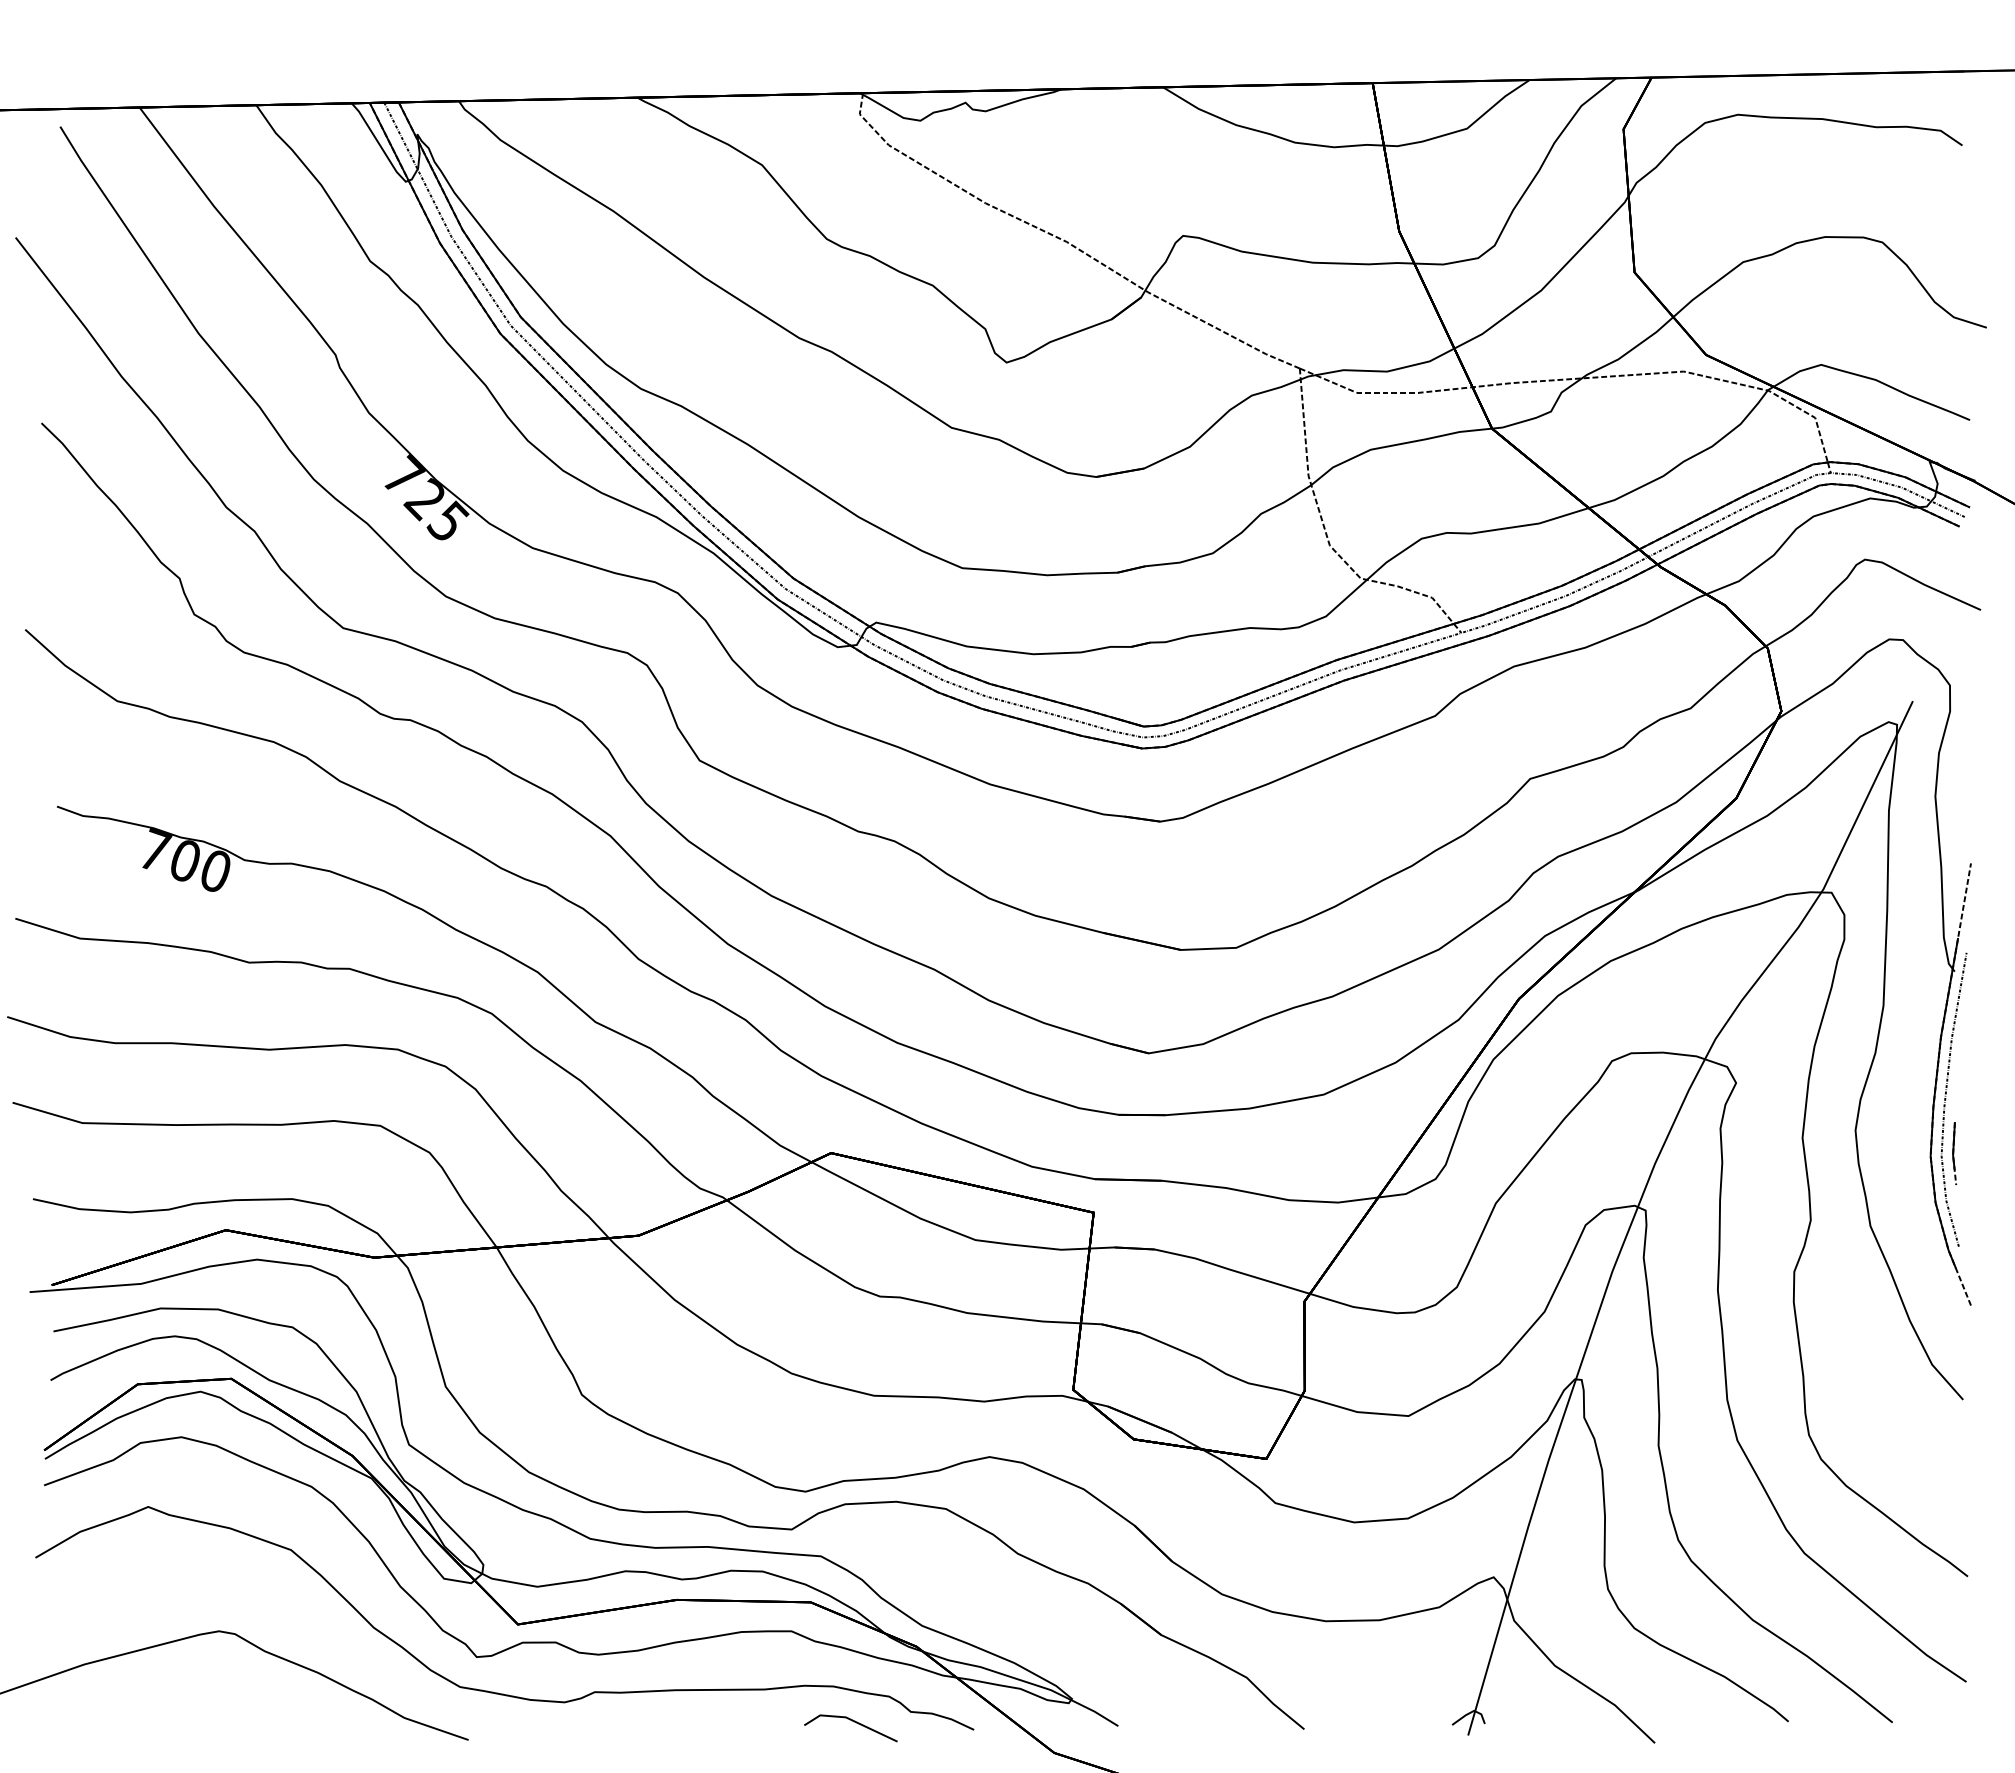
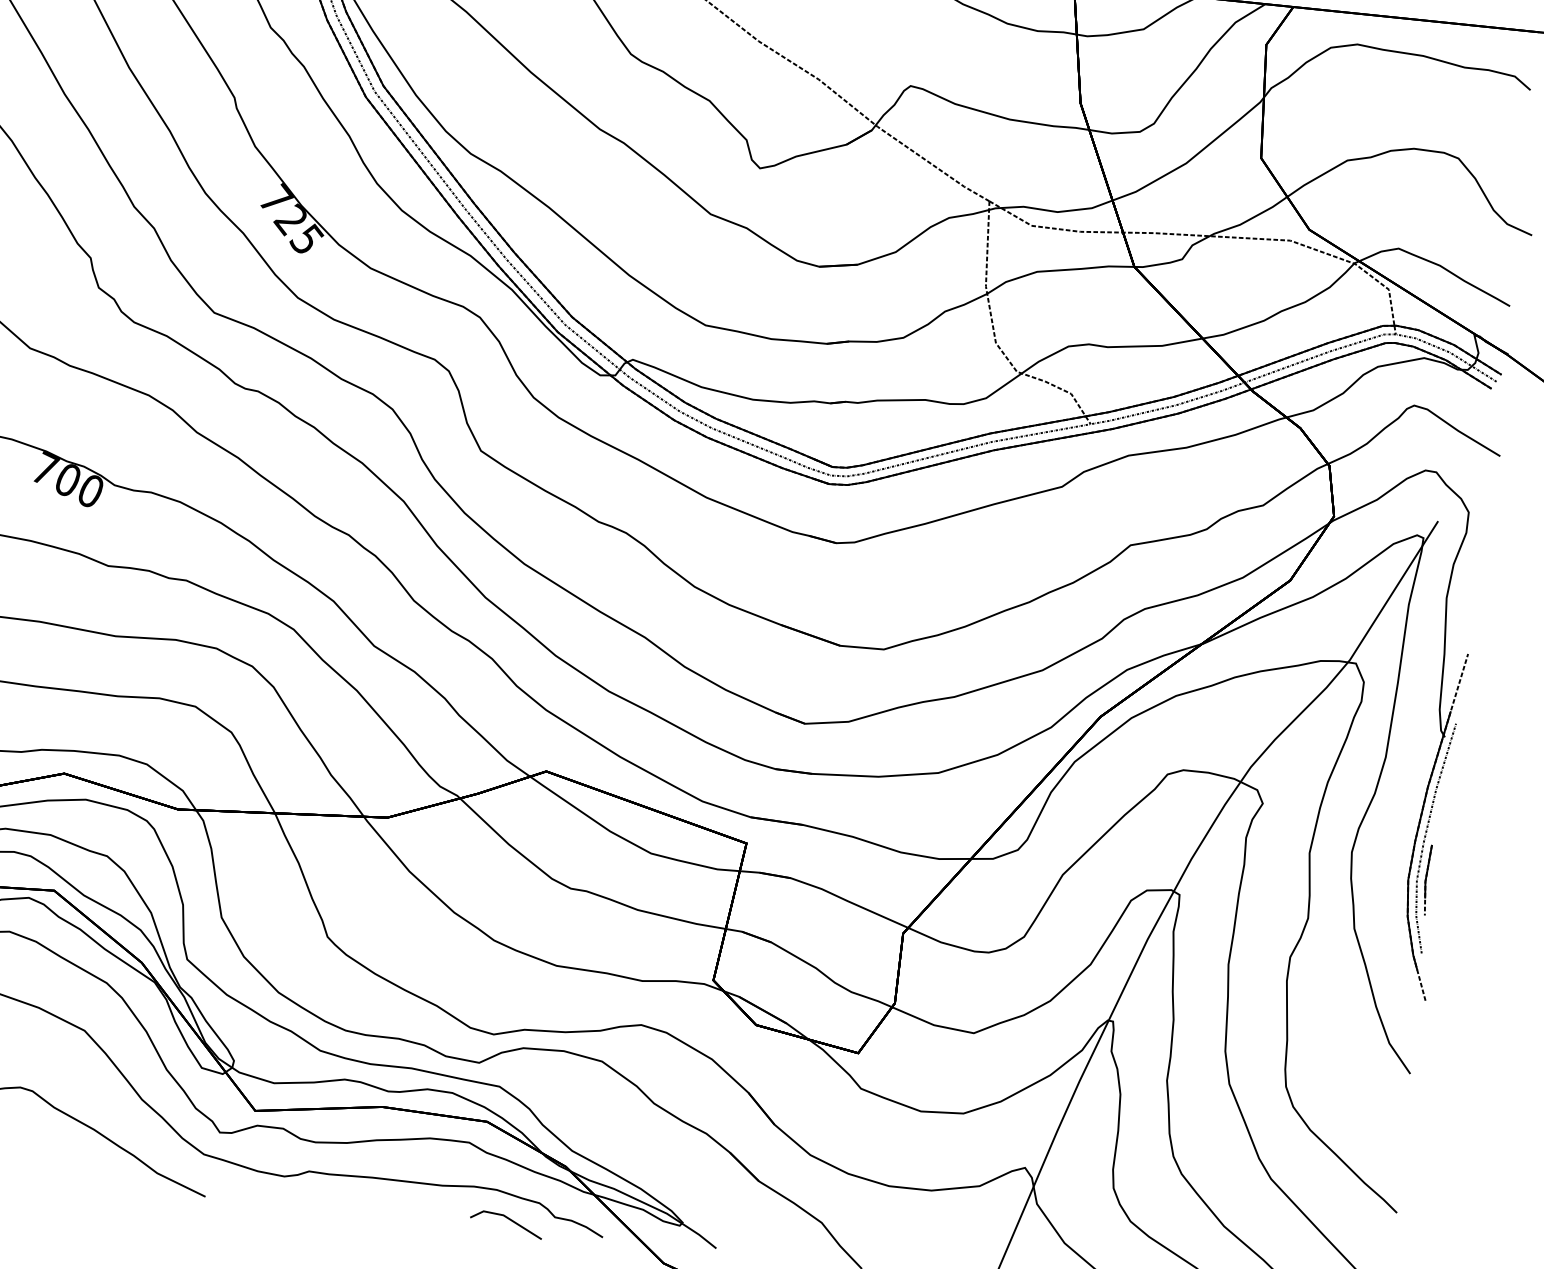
part: (1954, 1153) -> (1427, 879), size x1.43

